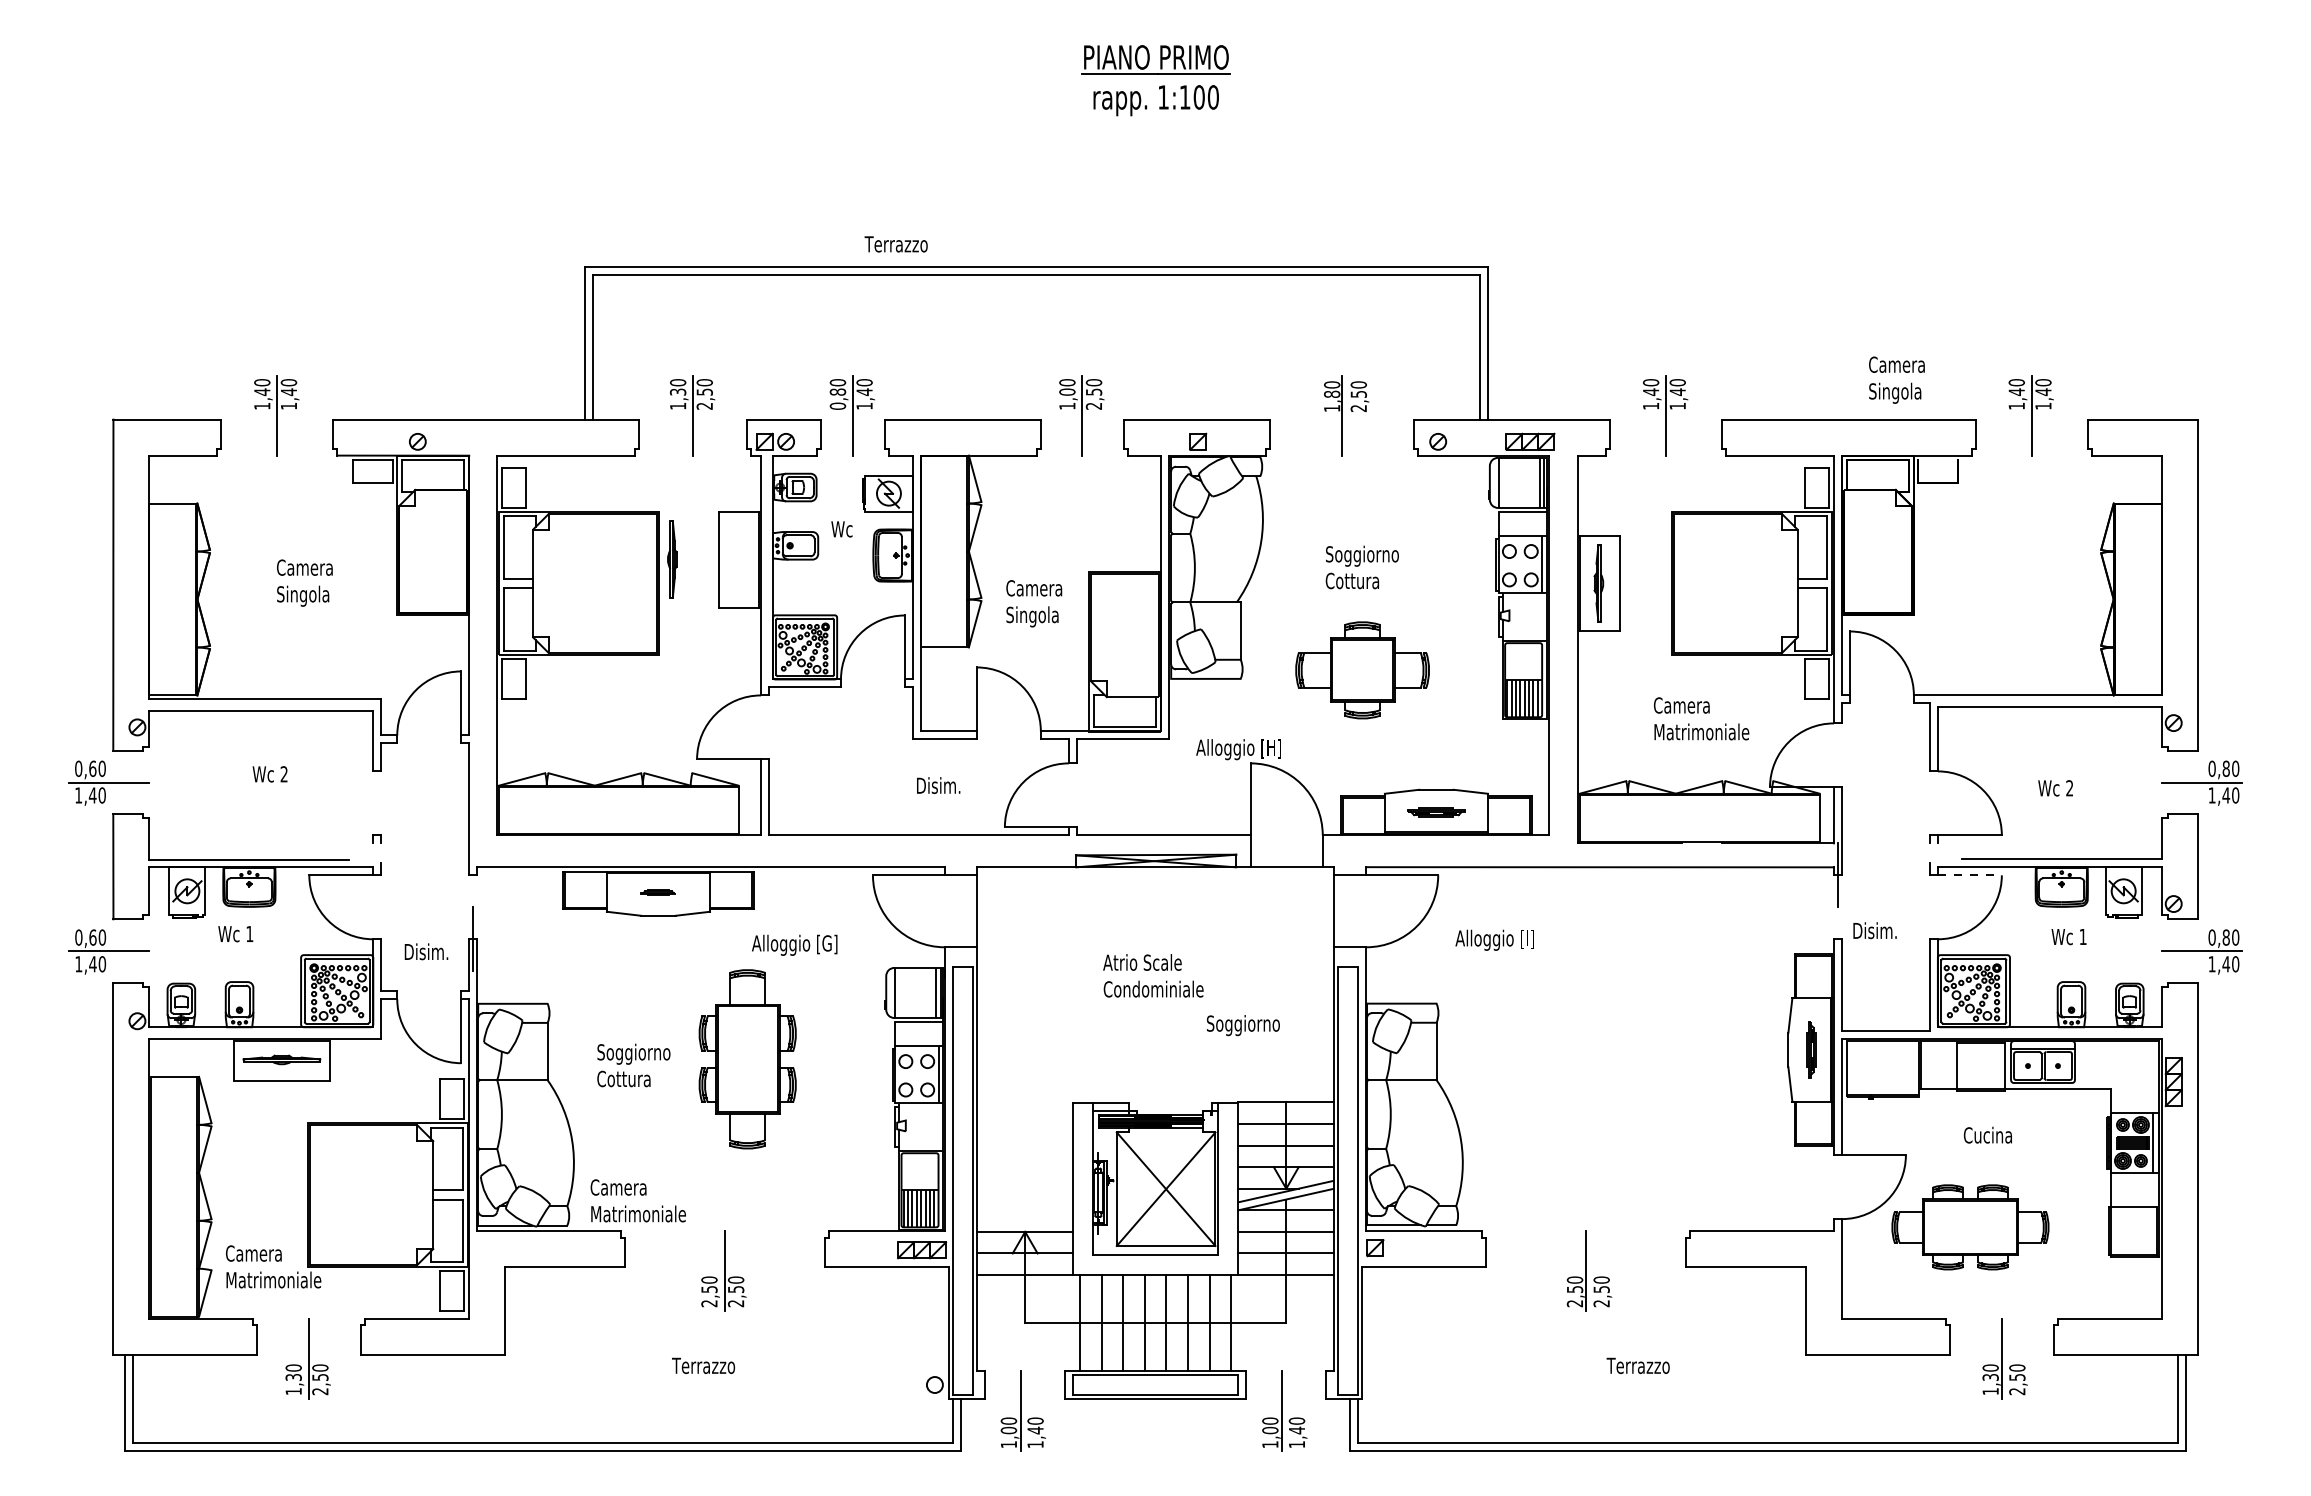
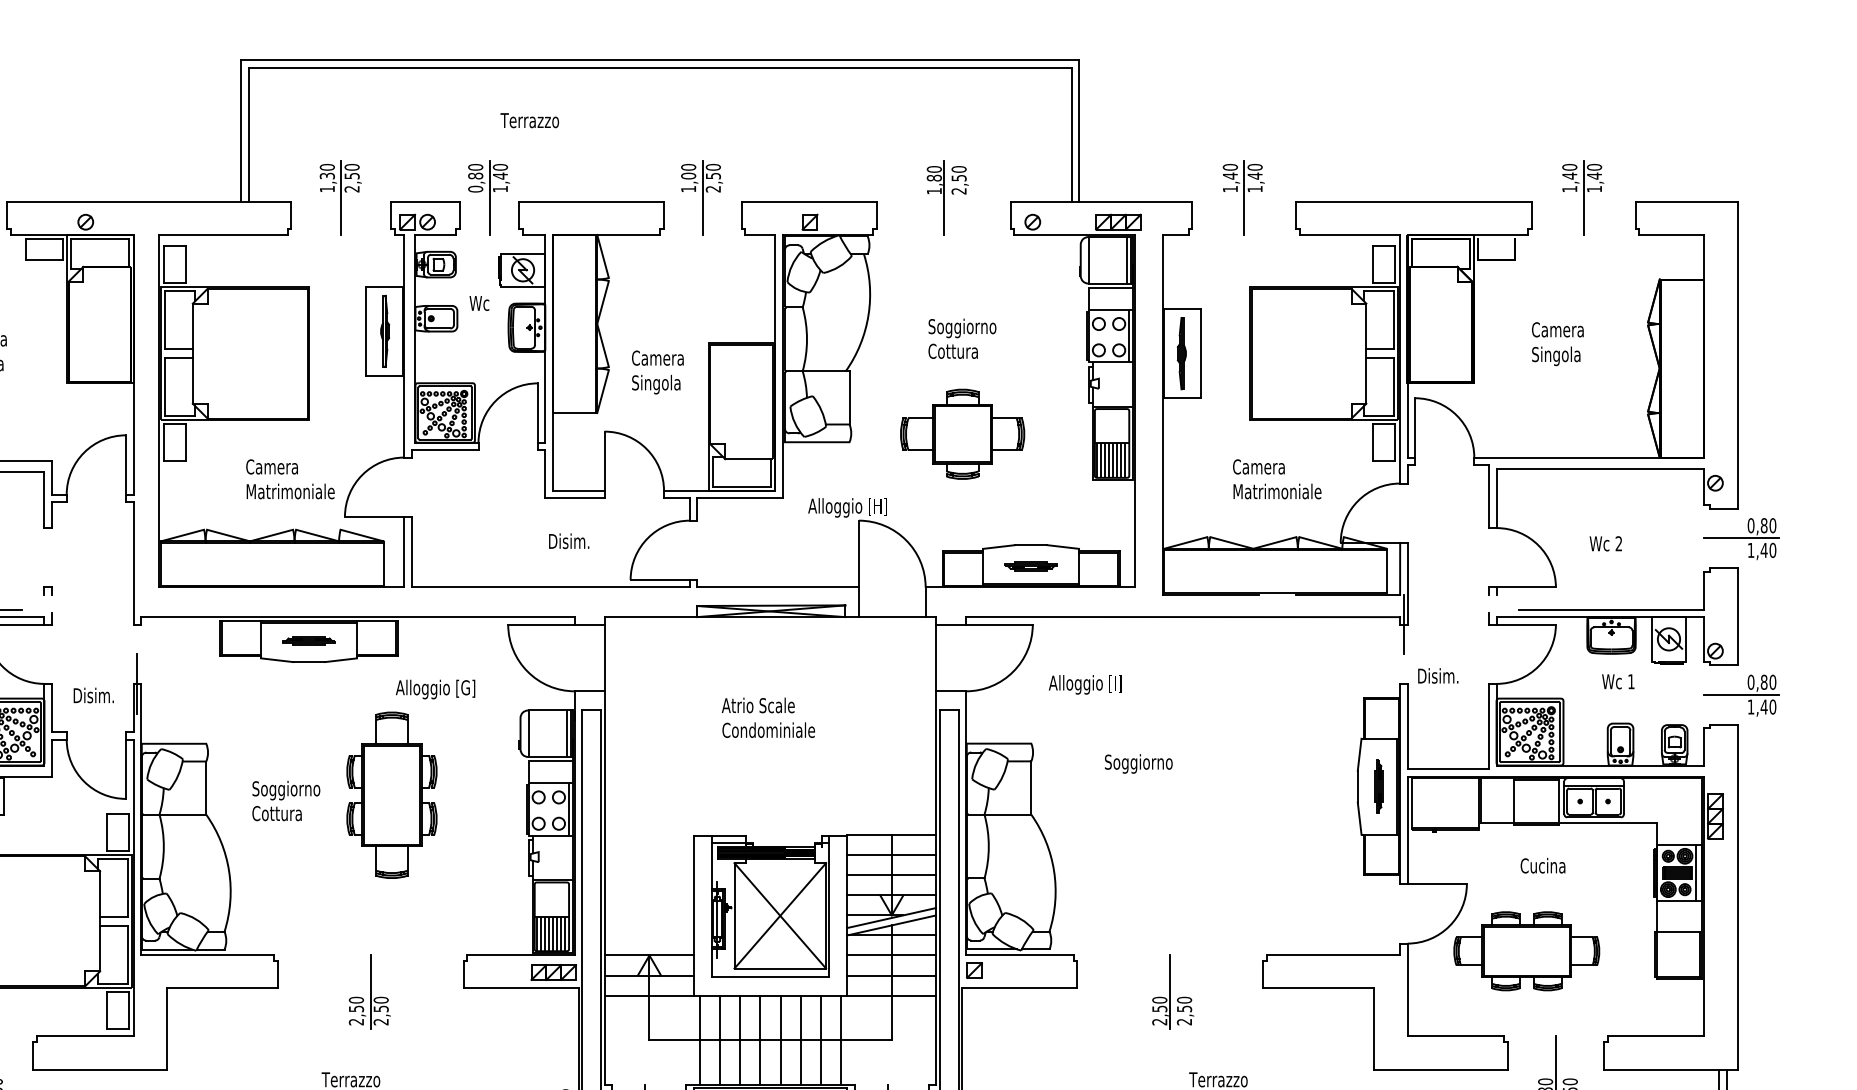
text: (895, 244) -> (529, 120), moved
text: (1896, 379) -> (1557, 343), moved
part: (672, 559) -> (385, 331), moved
line: (1969, 875) -> (1525, 624), dashed -> solid
part: (658, 892) -> (309, 640), size x1.67
text: (1243, 1025) -> (1138, 763), moved
text: (637, 1200) -> (289, 478), moved

